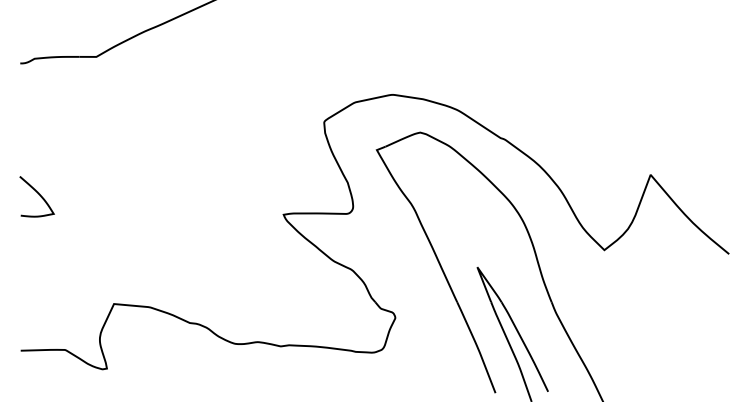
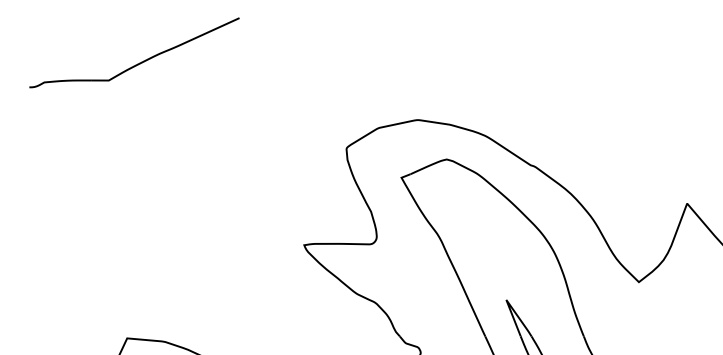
curve: (38, 194) -> (48, 224), removed

